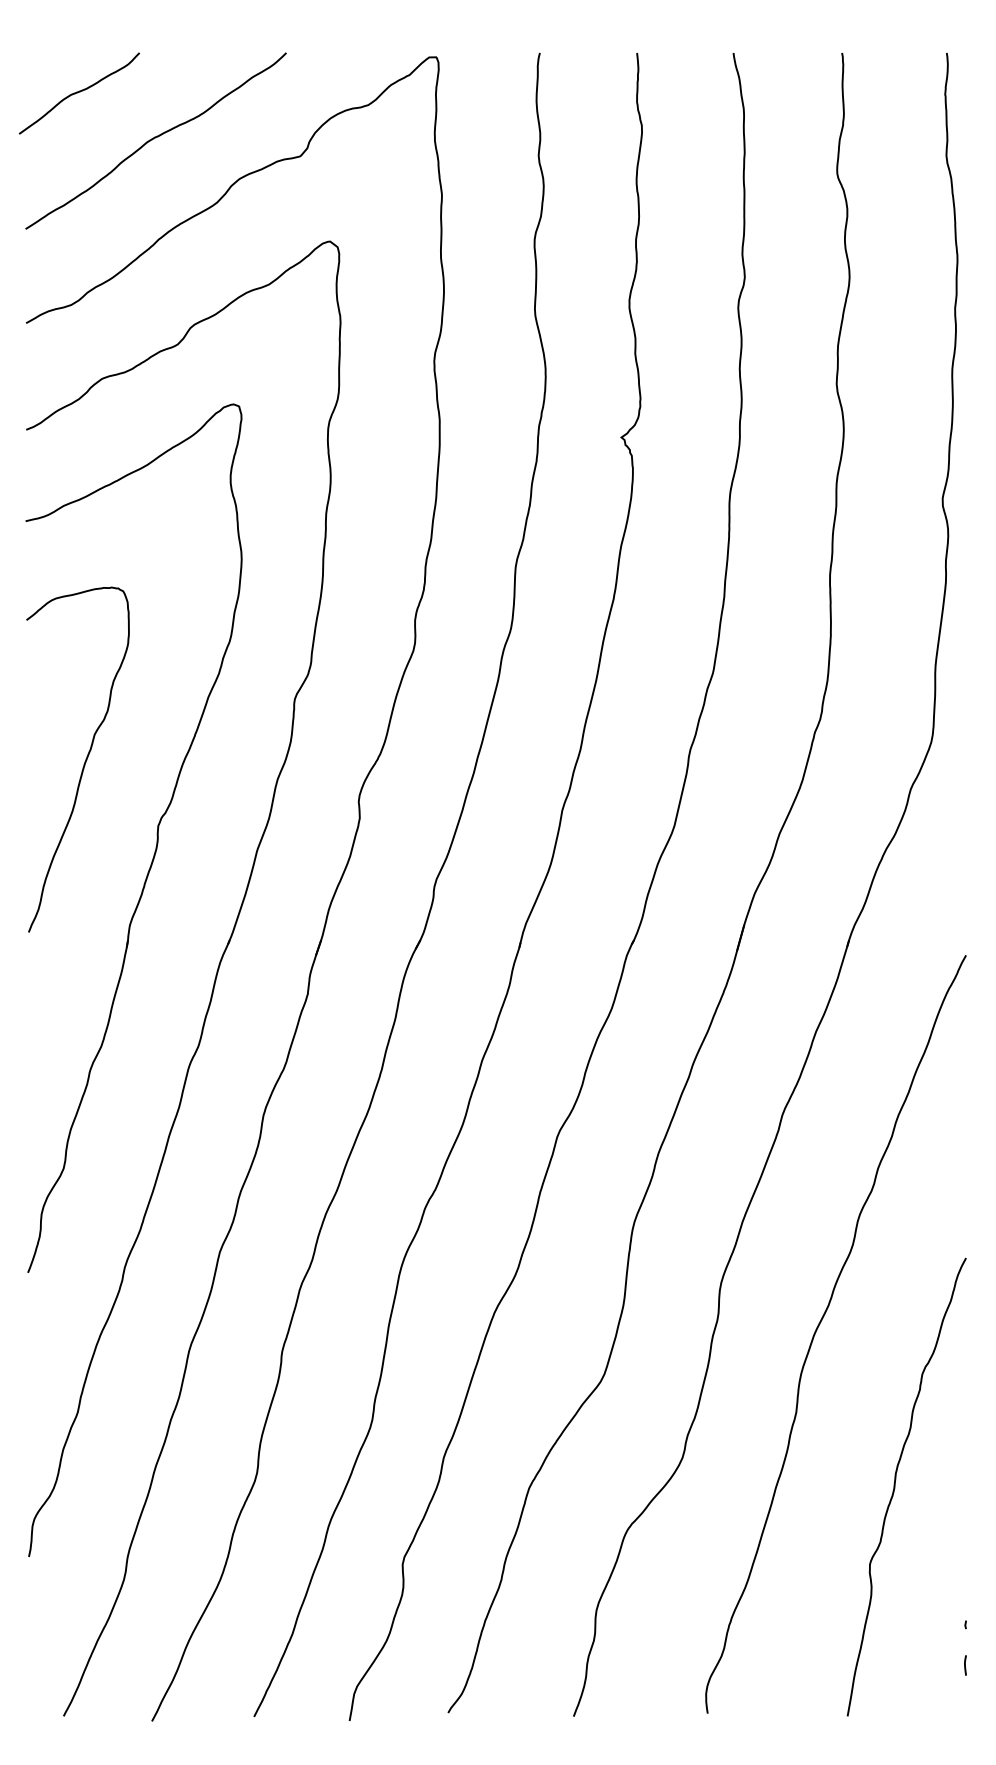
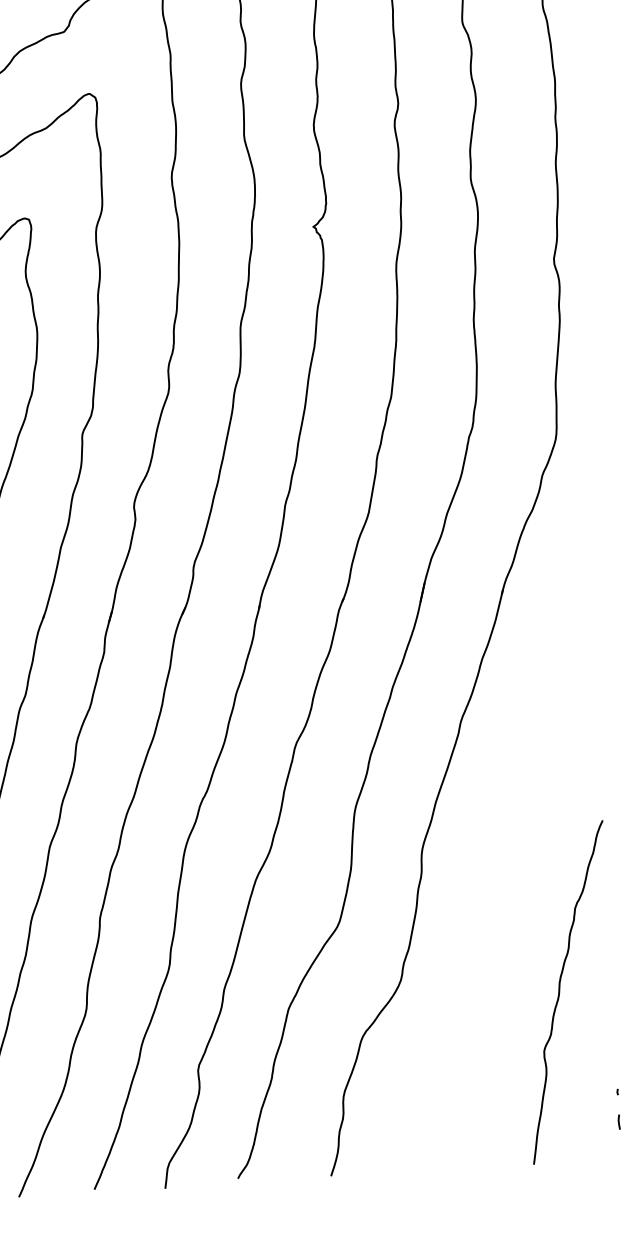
curve: (819, 1326) -> (497, 877), removed

